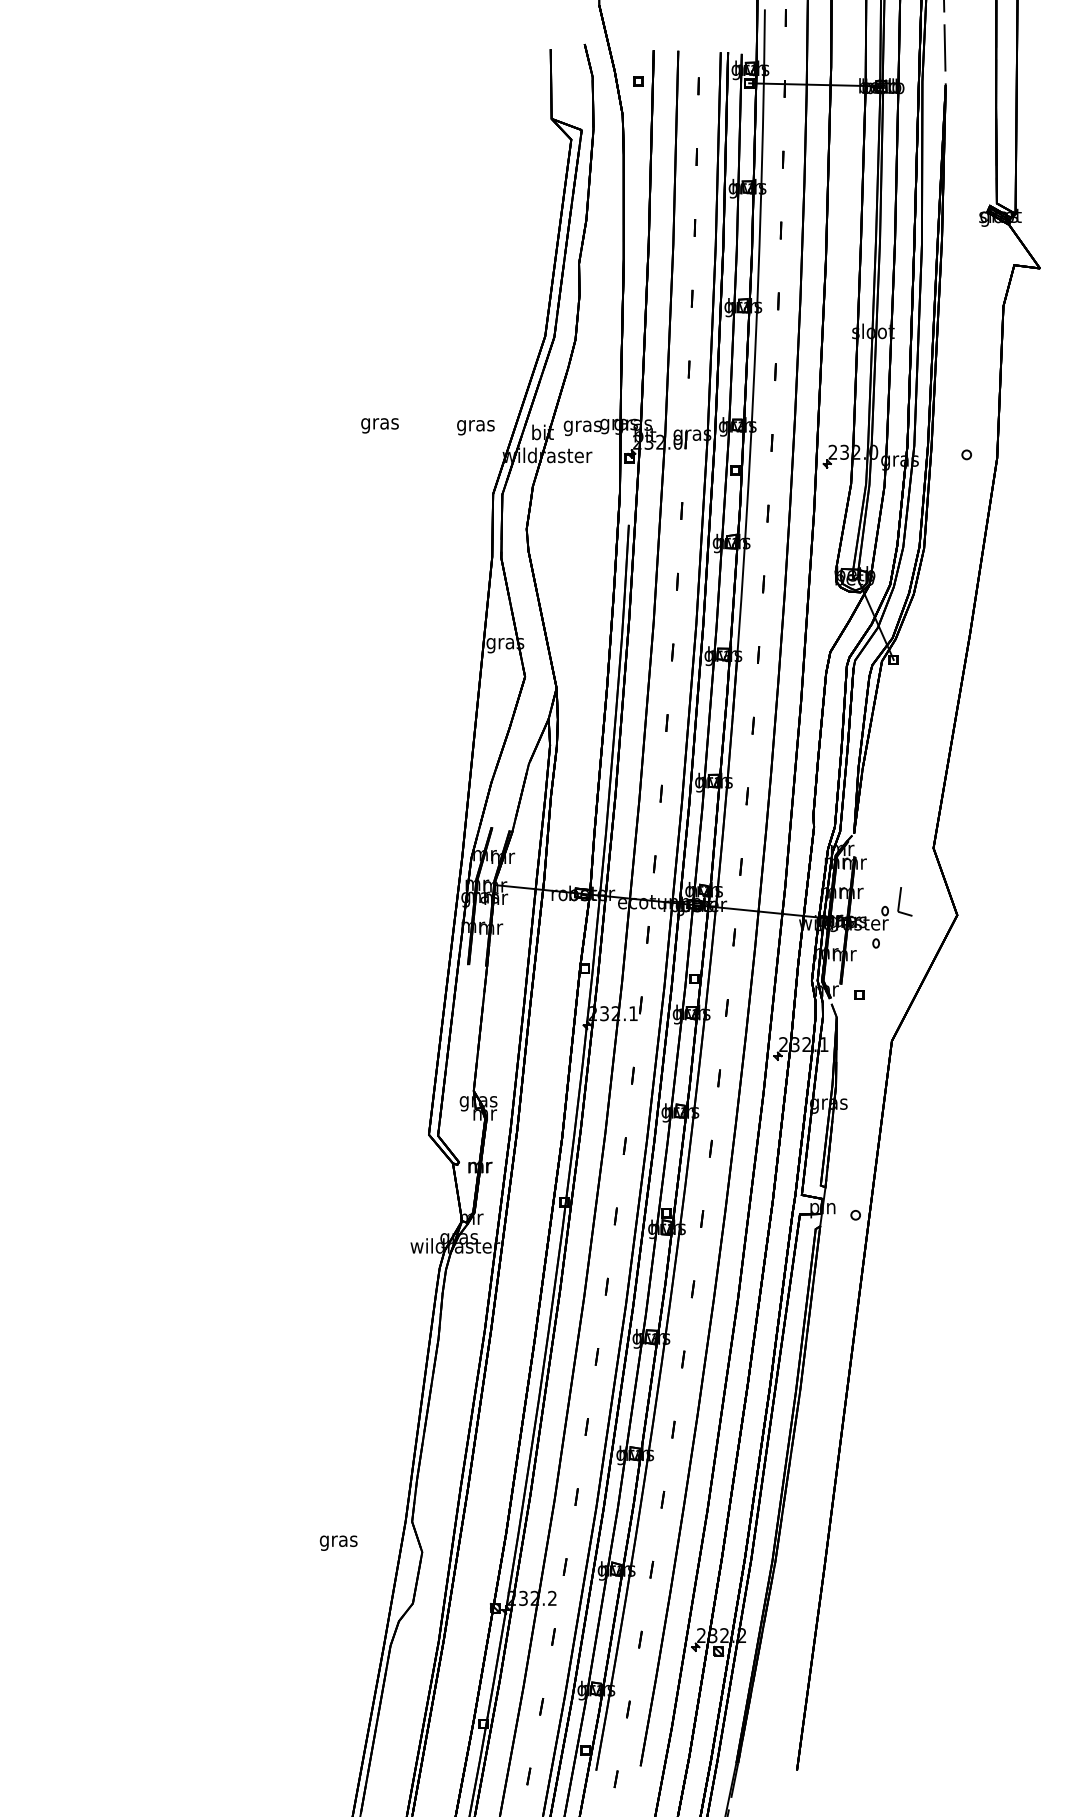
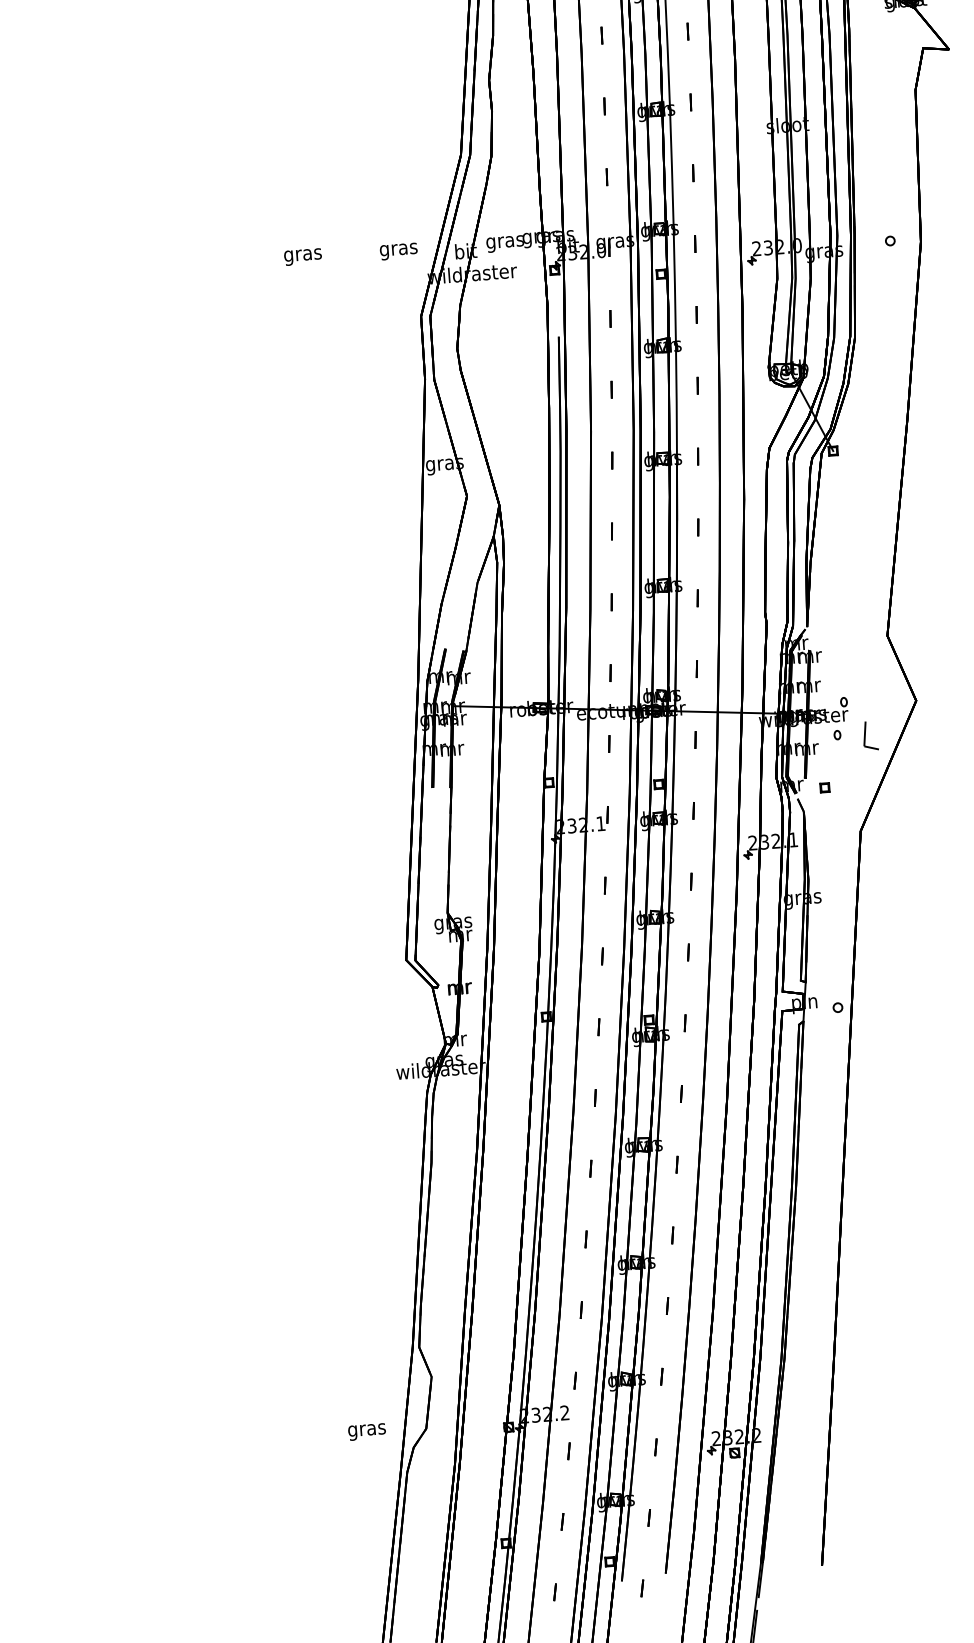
line: (900, 901) -> (865, 735), moved
text: (338, 1542) -> (366, 1431), moved

